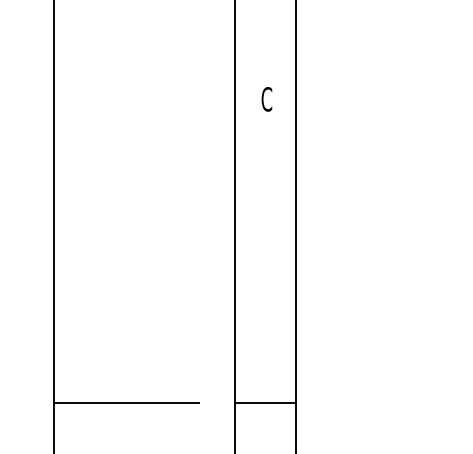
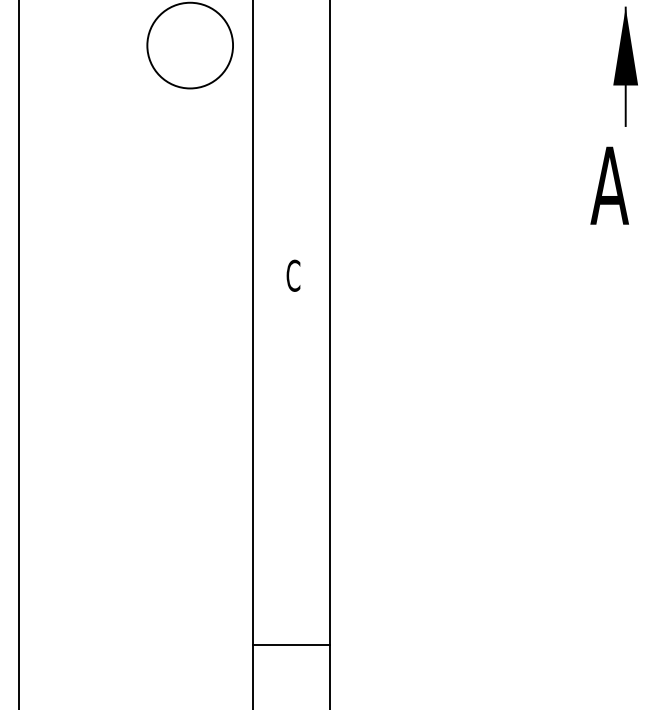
line: (126, 403) -> (111, 668), removed
line: (265, 403) -> (291, 644), moved

